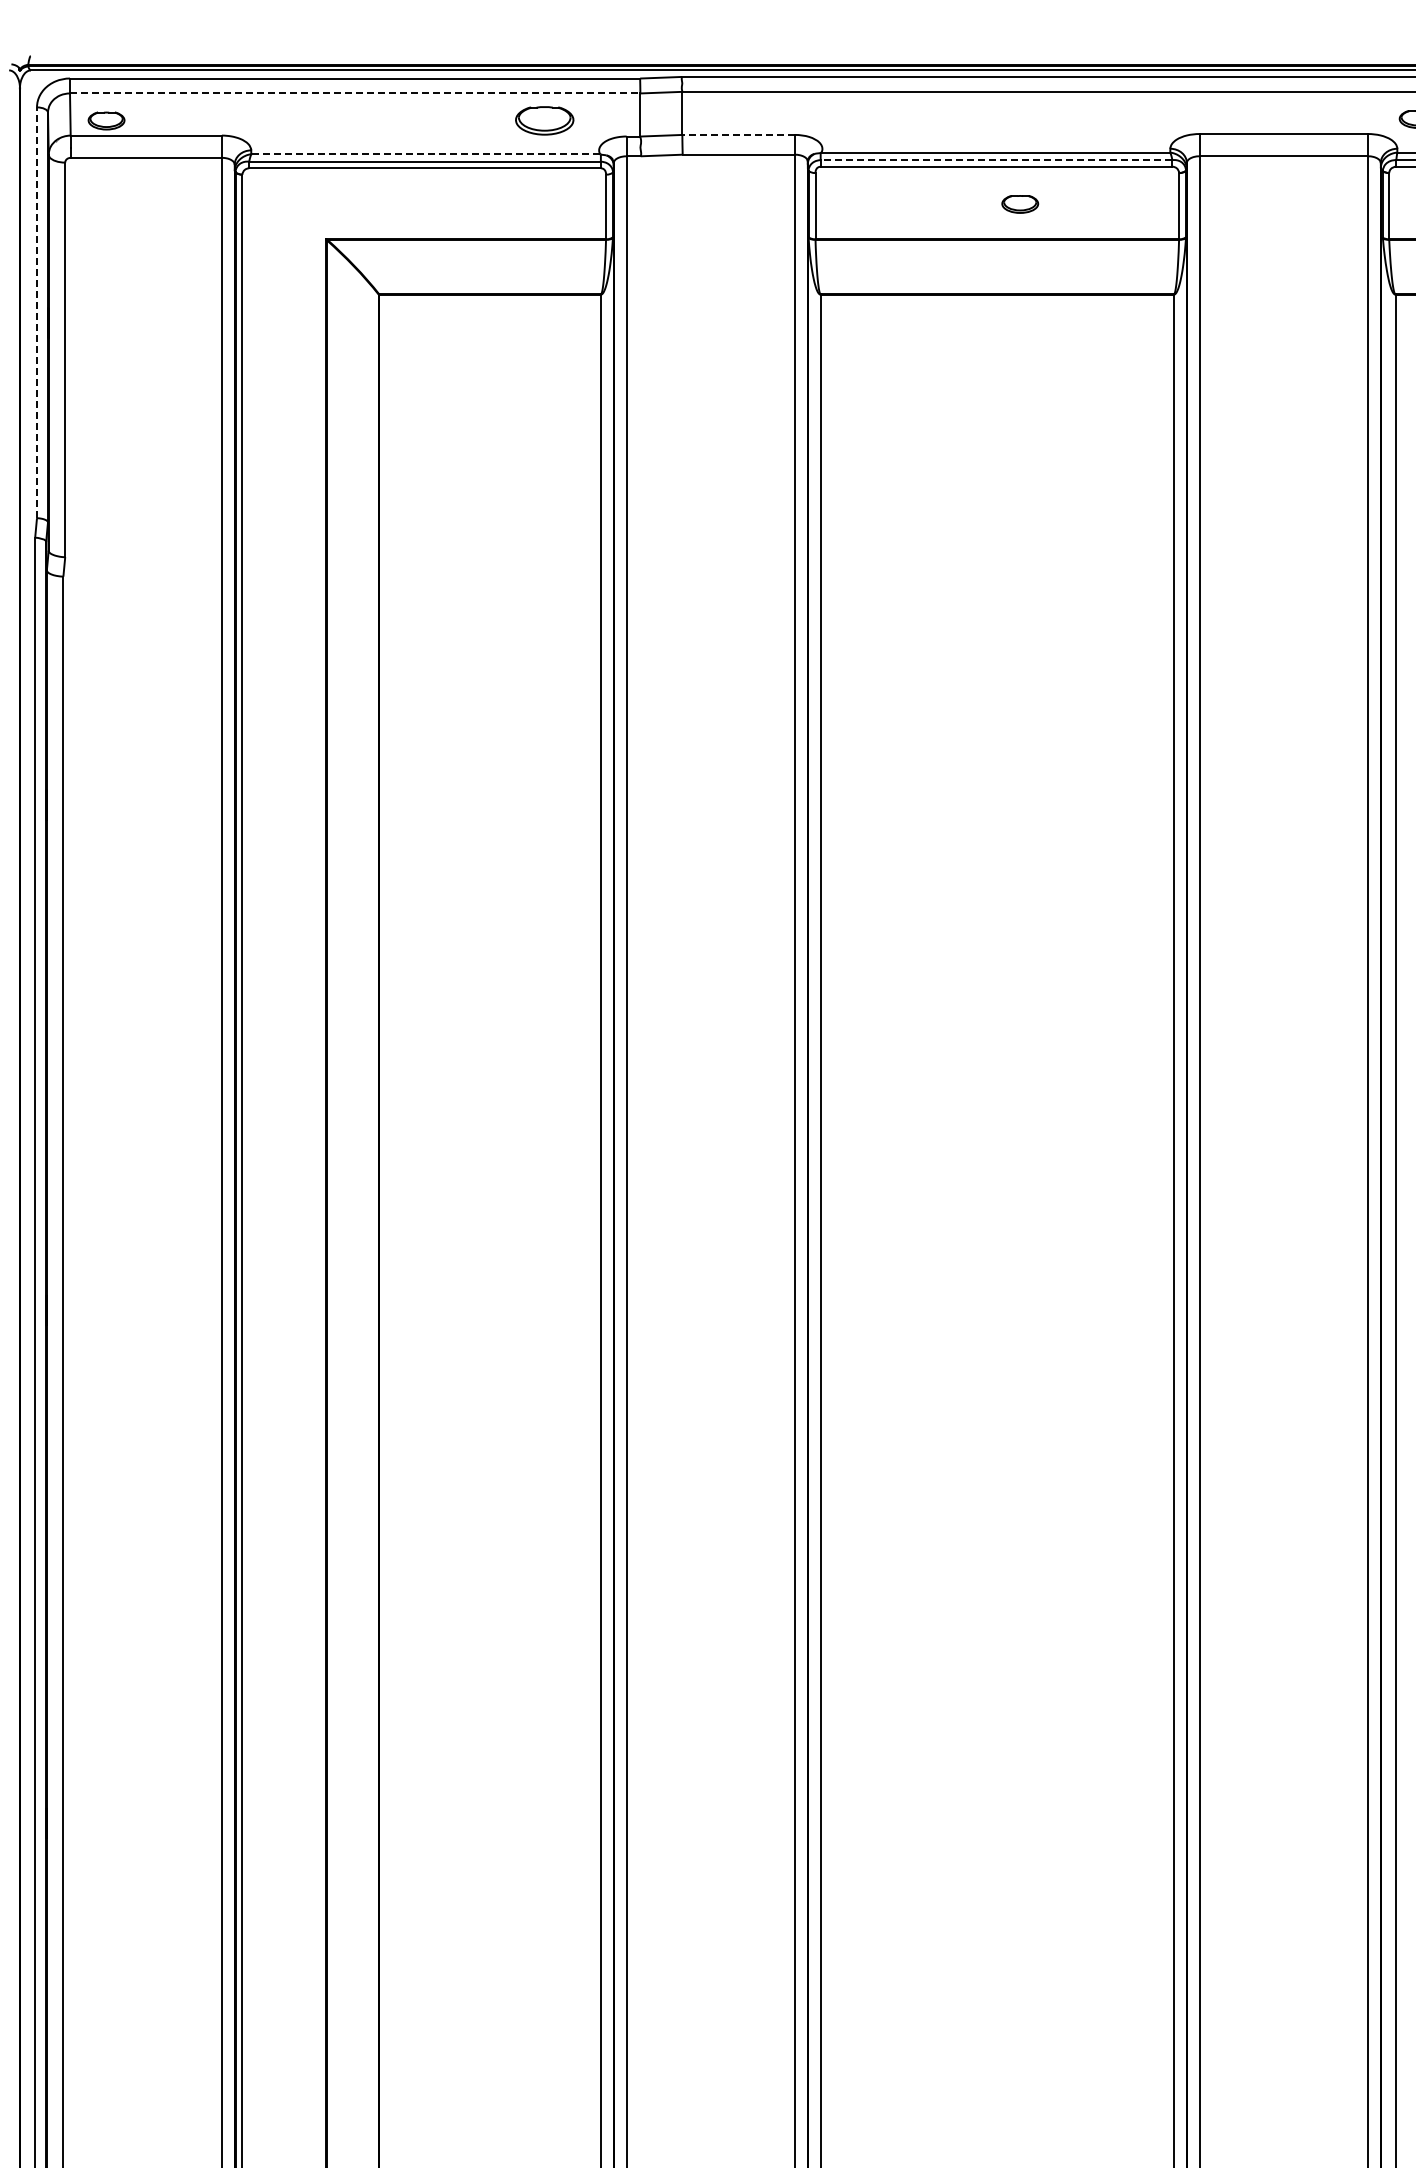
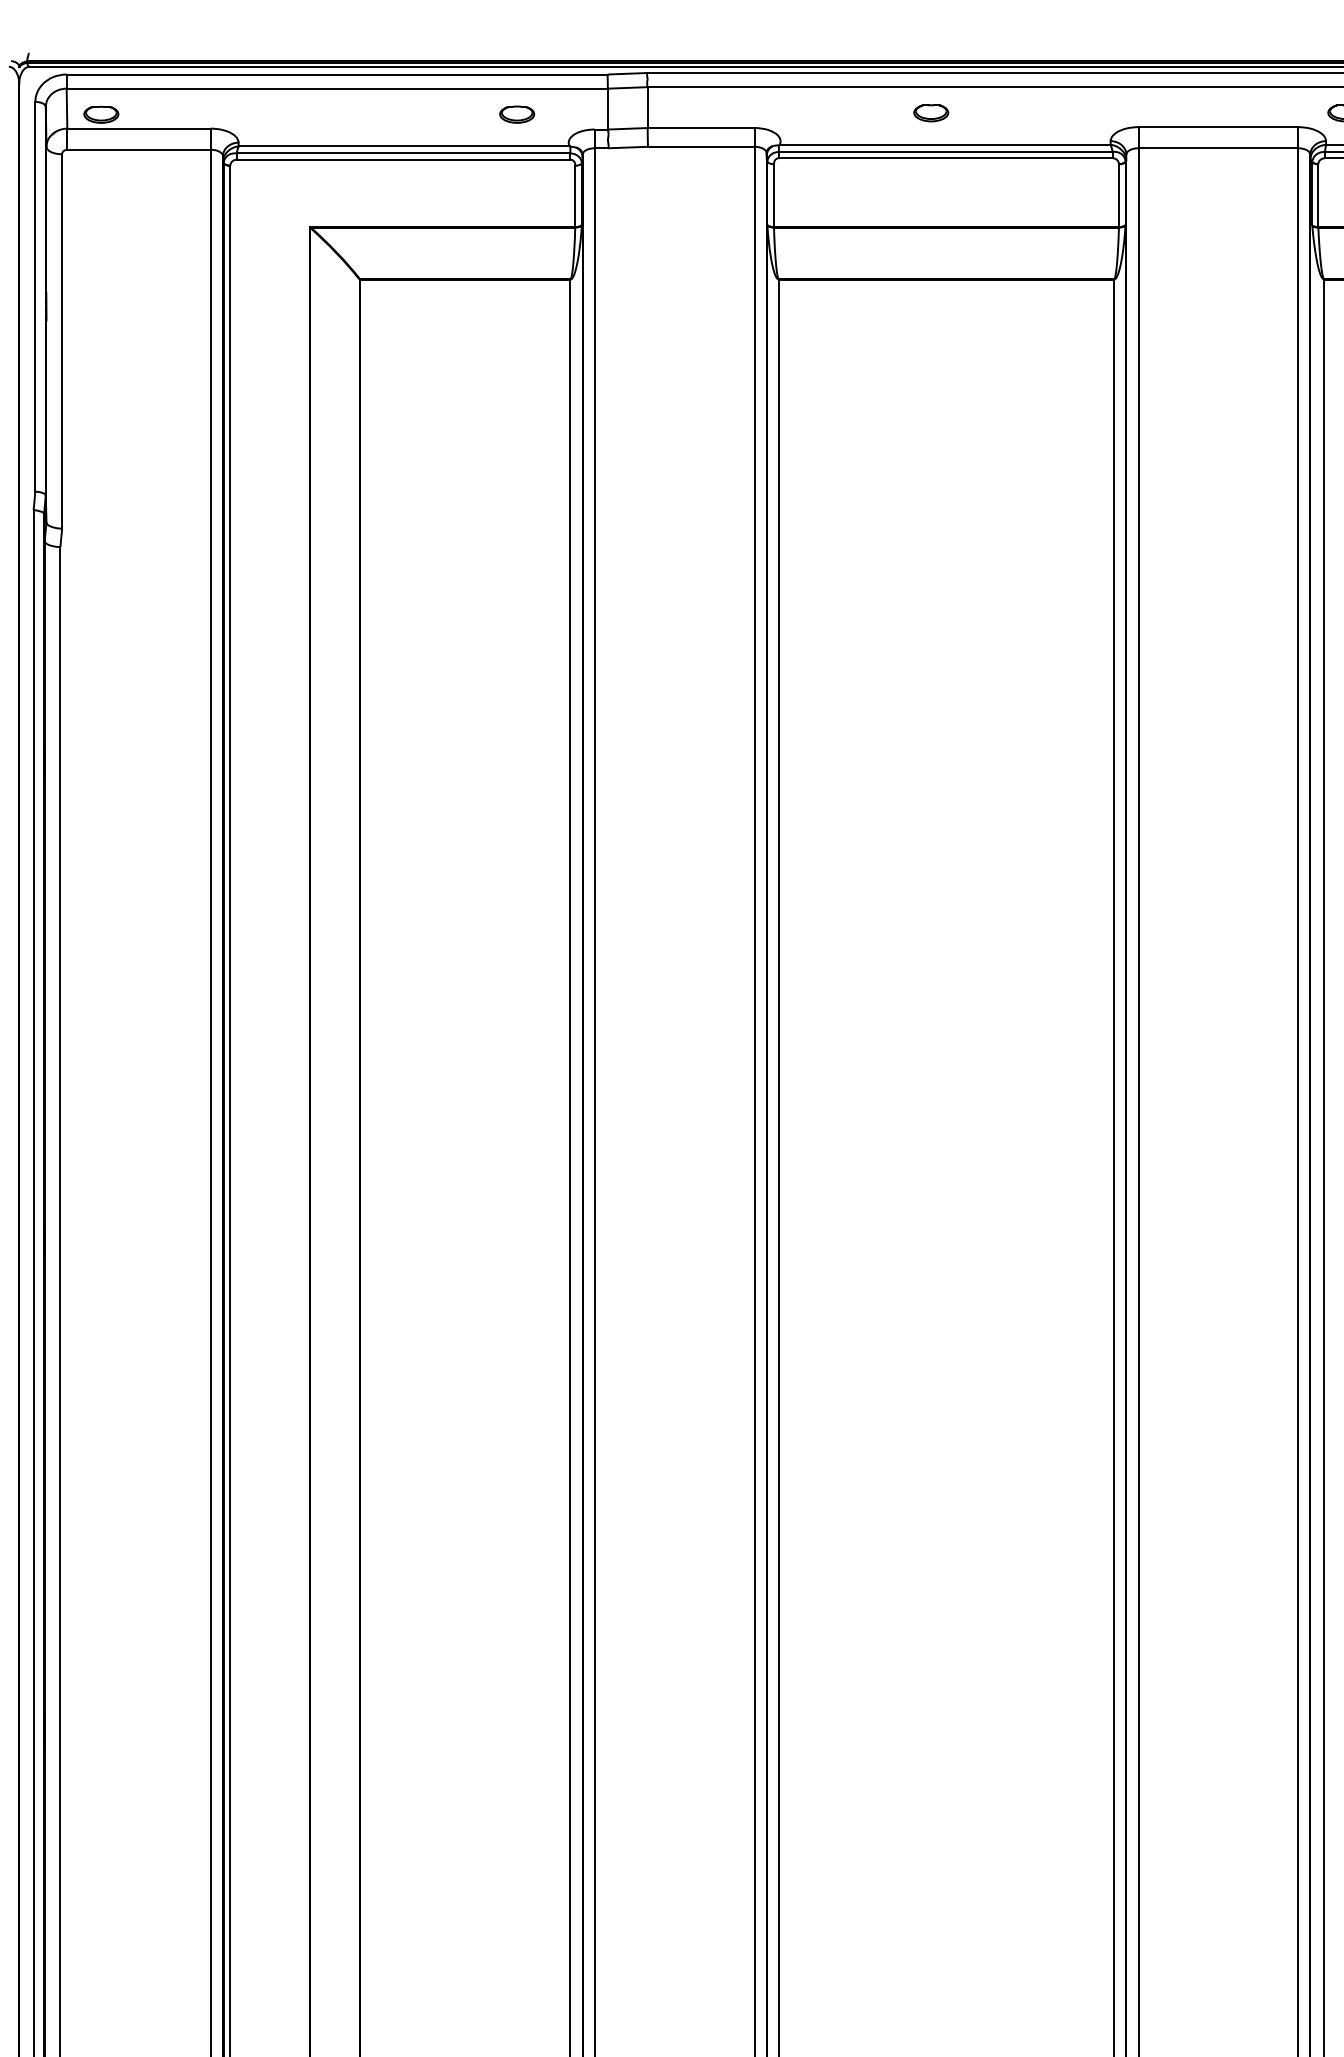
line: (355, 93) -> (337, 88), dashed -> solid
part: (544, 120) -> (516, 114), size x0.62
line: (738, 134) -> (700, 127), dashed -> solid
line: (425, 154) -> (403, 146), dashed -> solid
line: (996, 160) -> (945, 152), dashed -> solid
part: (1020, 204) -> (931, 113), moved
line: (37, 312) -> (35, 296), dashed -> solid

